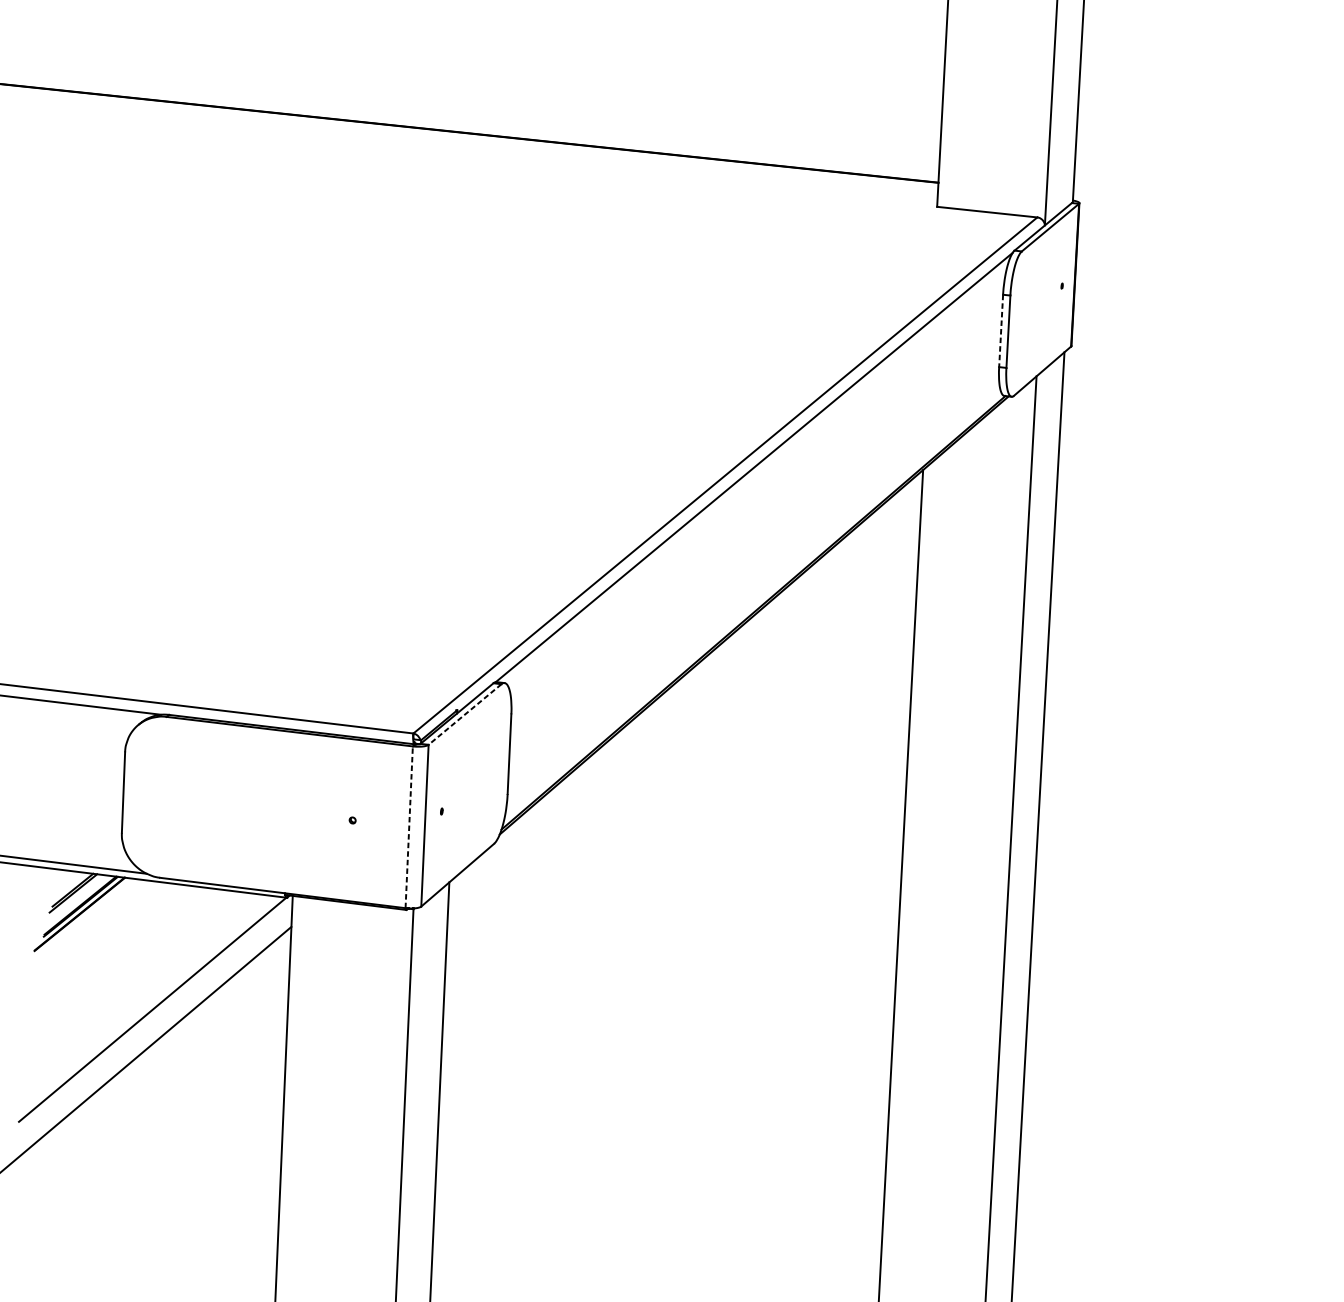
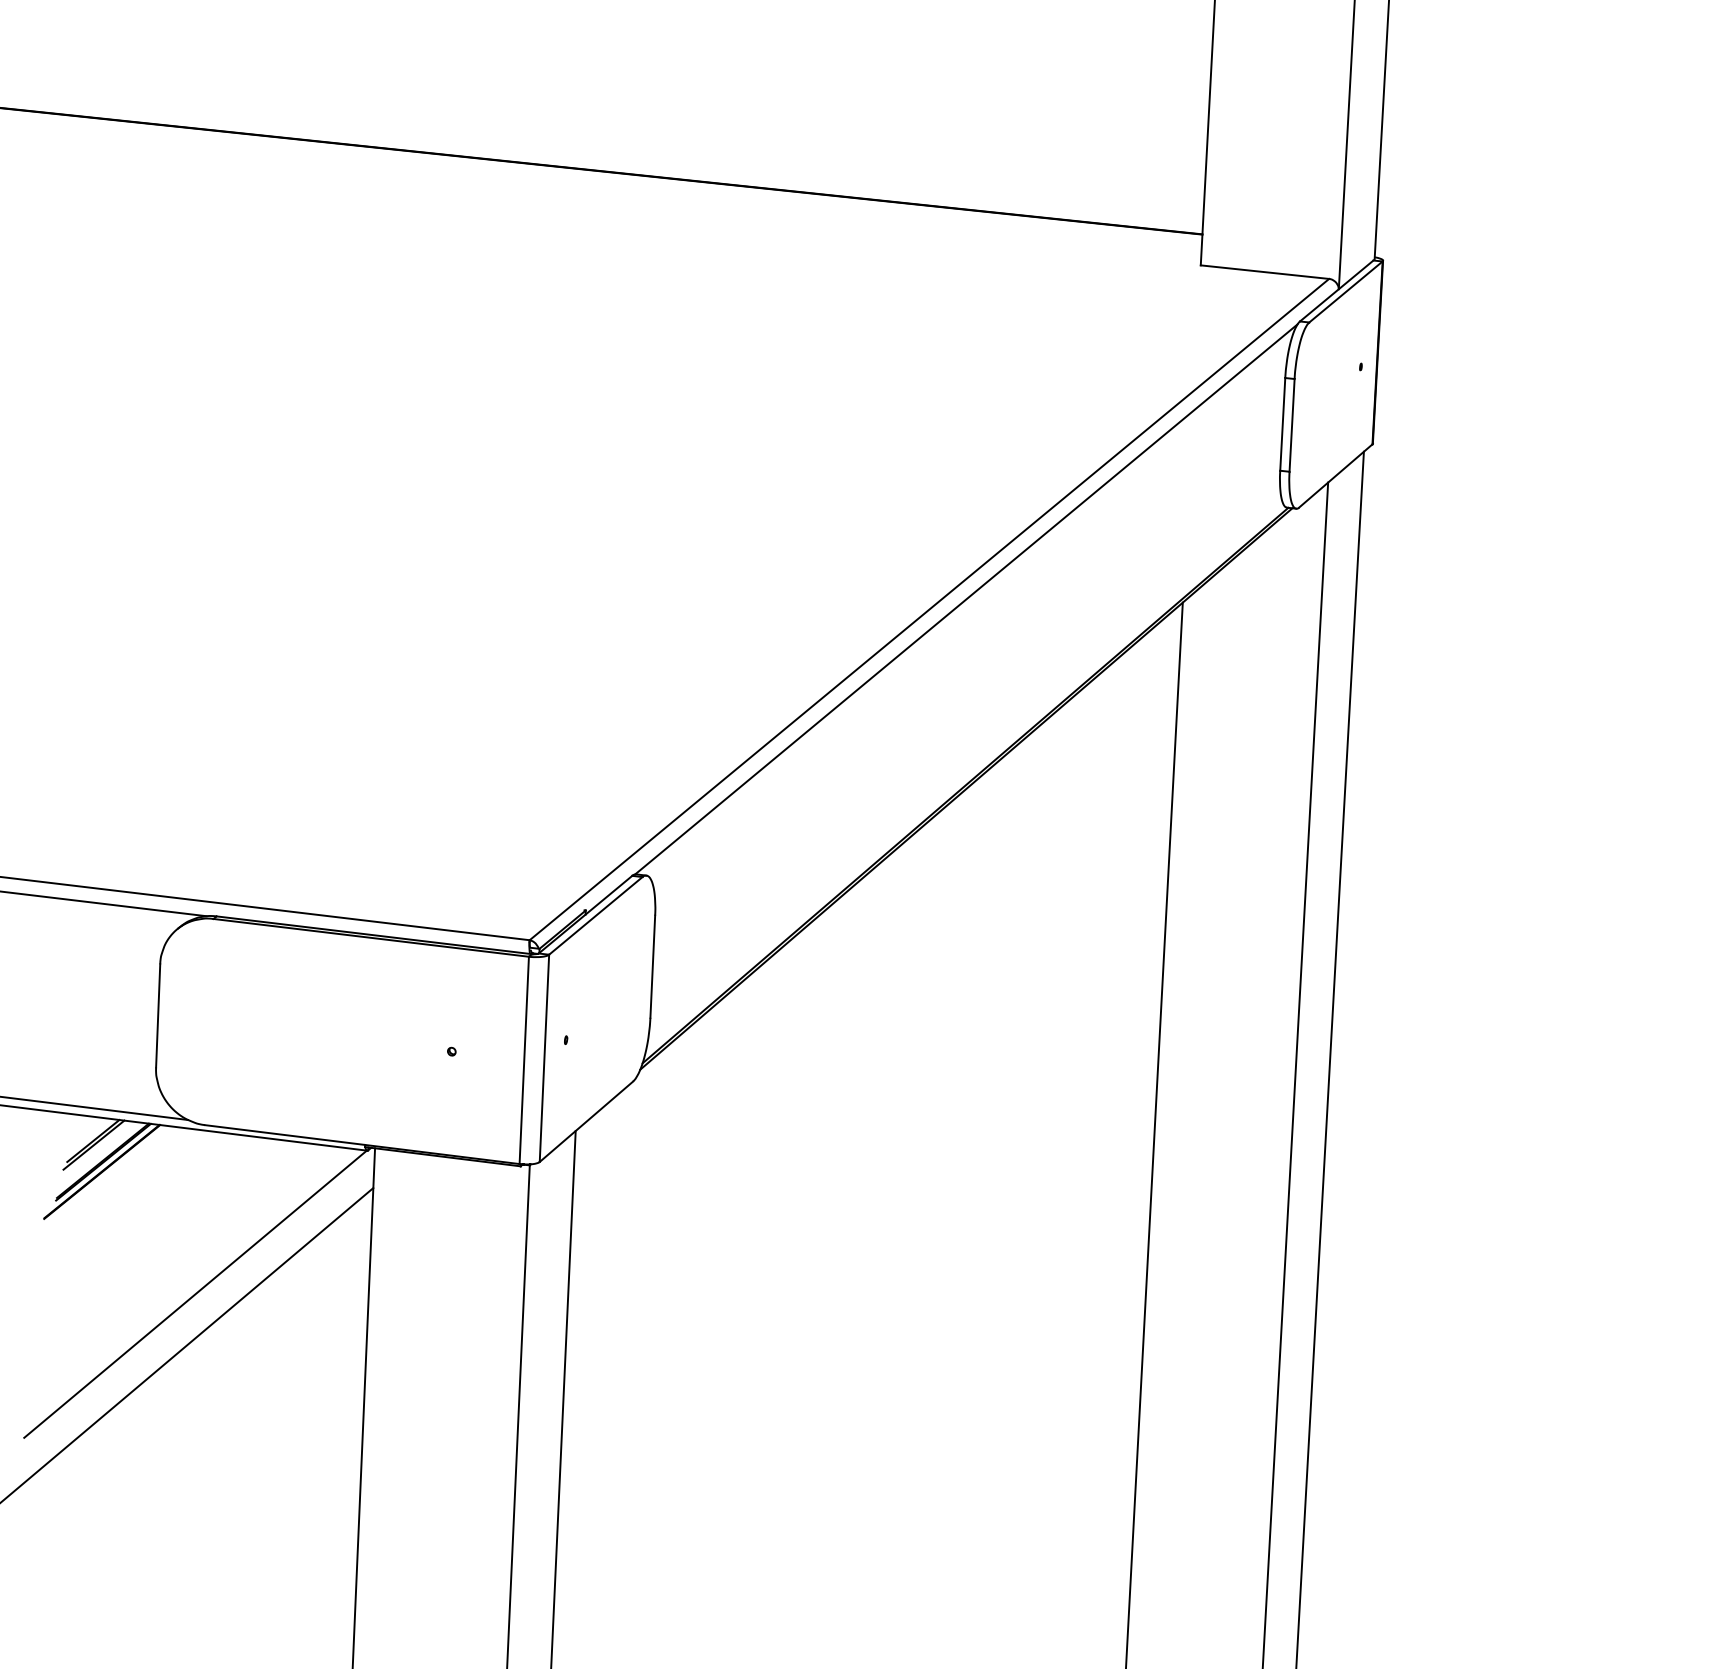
line: (1000, 331) -> (1282, 424), dashed -> solid
line: (464, 714) -> (595, 915), dashed -> solid
line: (409, 827) -> (524, 1060), dashed -> solid

